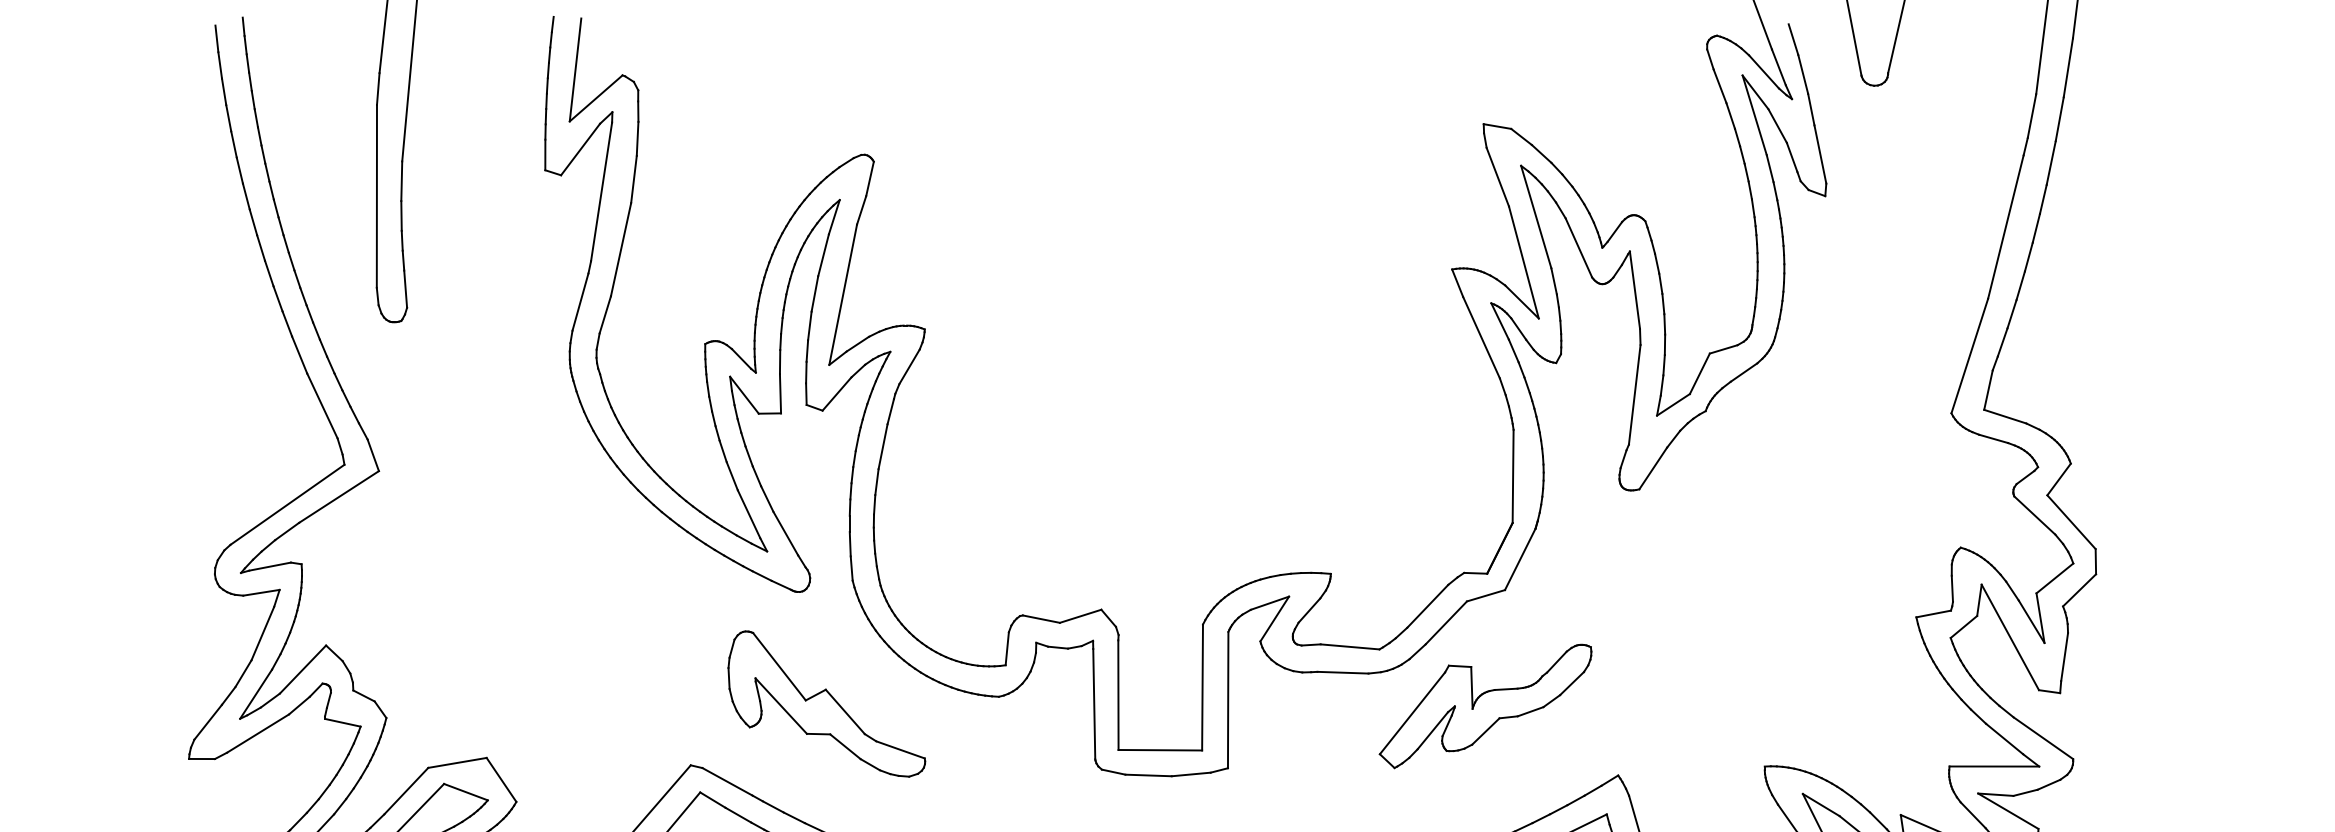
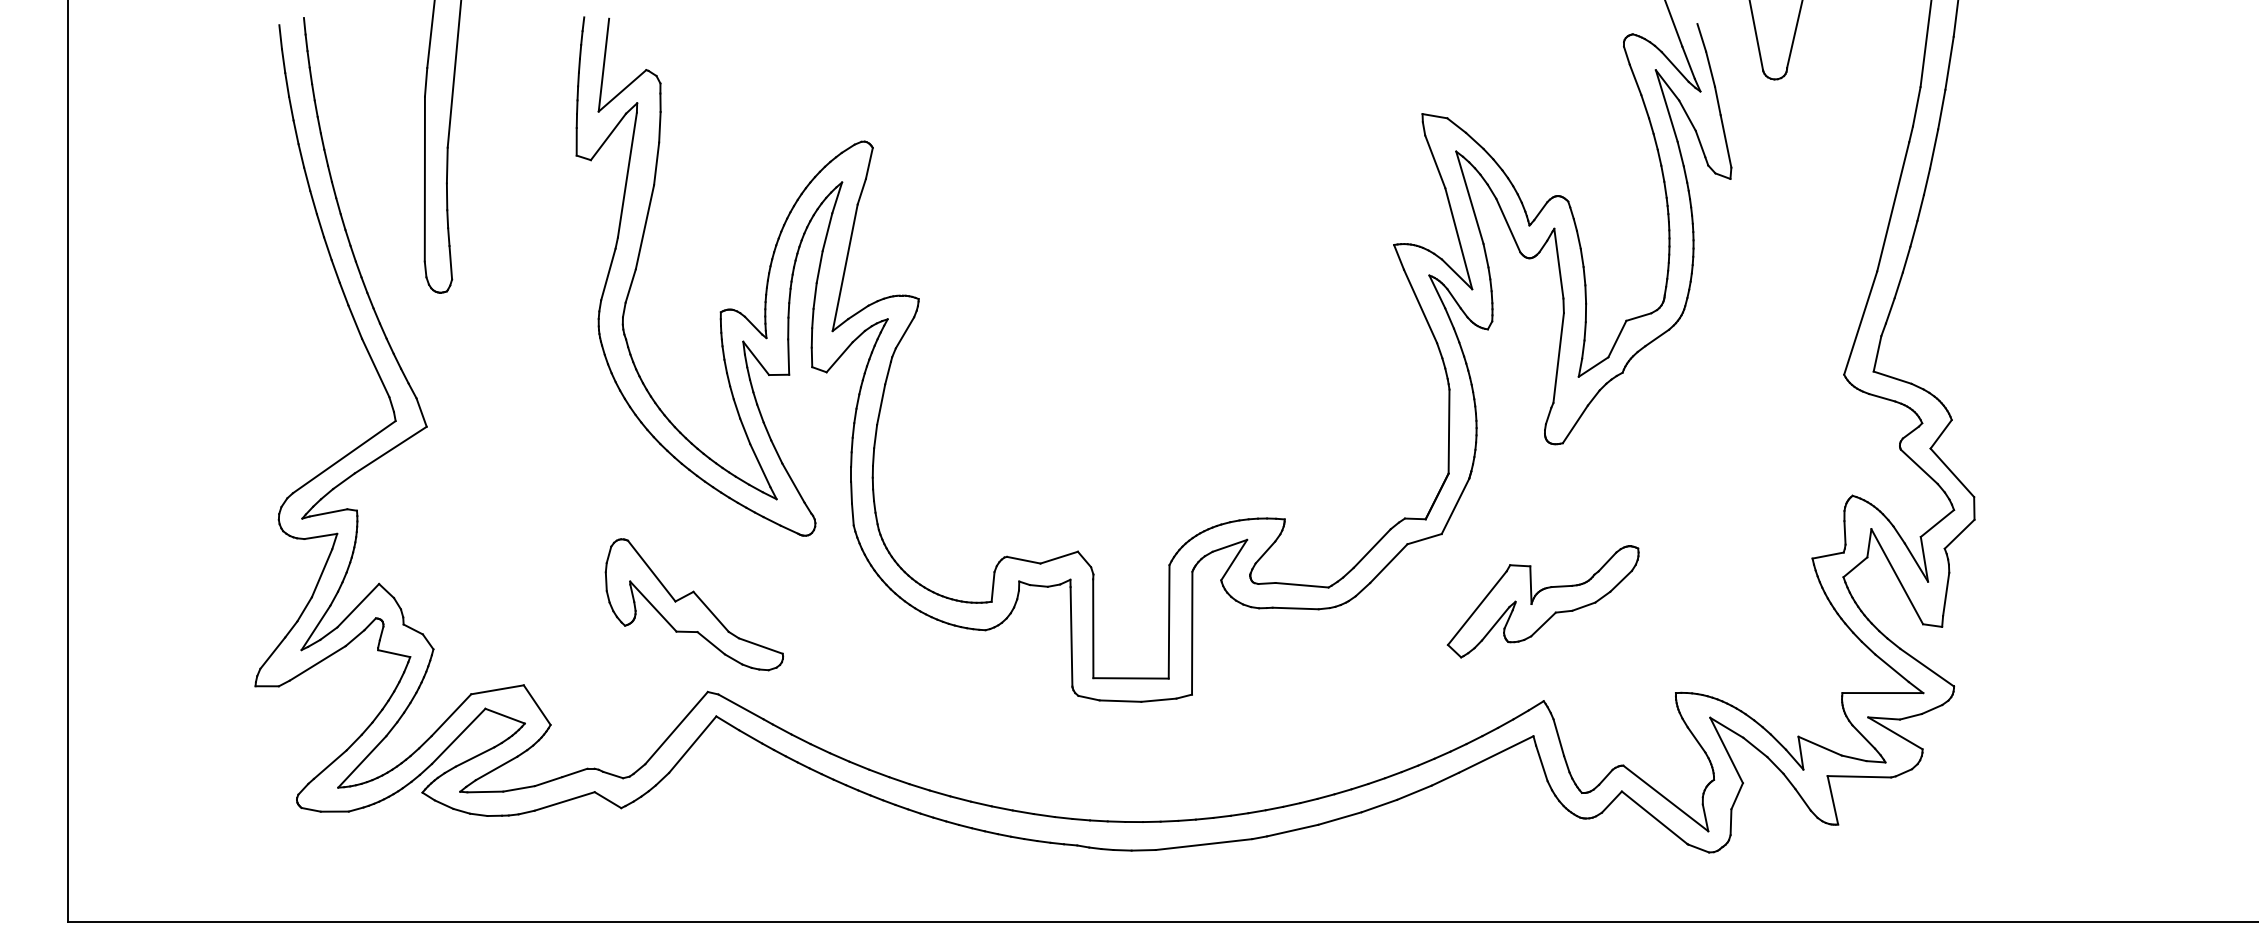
part: (826, 703) -> (694, 604), moved
part: (1484, 705) -> (1542, 601), moved

